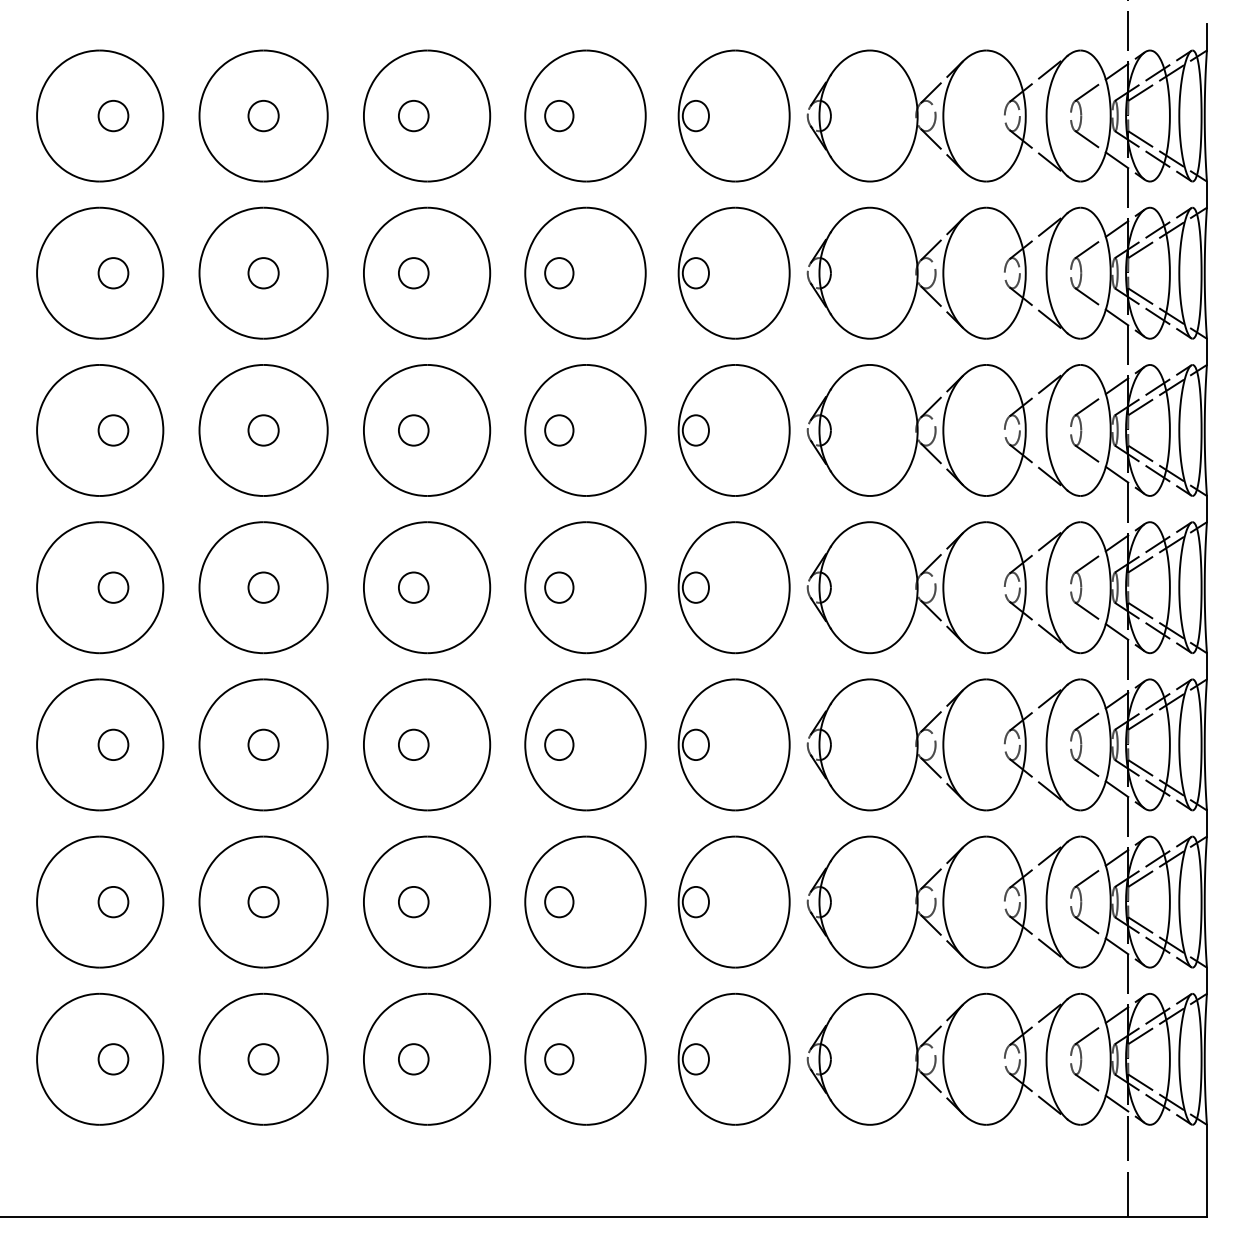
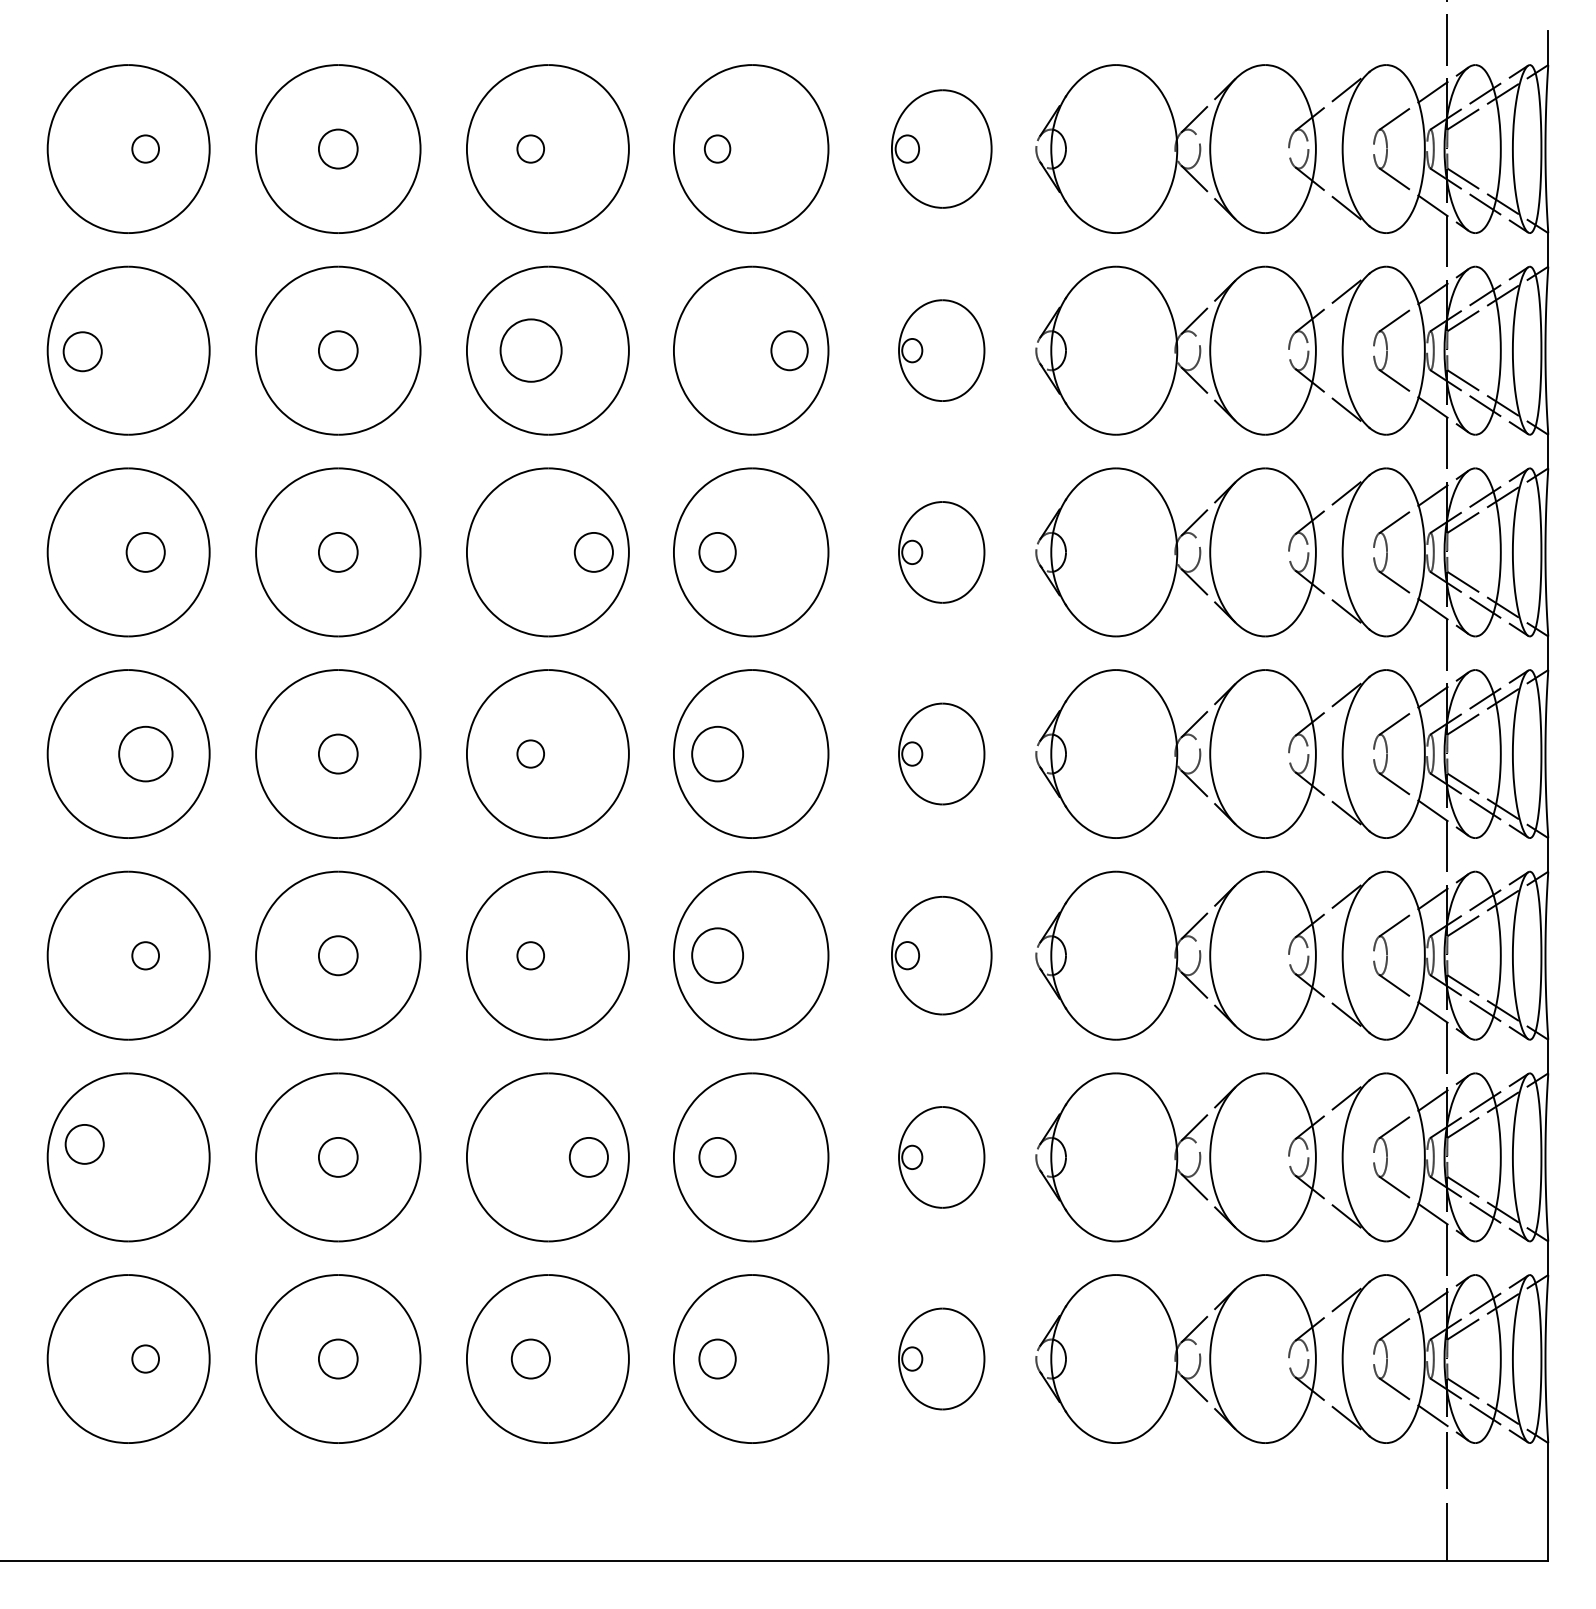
part: (113, 115) -> (145, 148), size x0.7
part: (413, 115) -> (530, 148), size x0.7
part: (559, 115) -> (717, 148), size x0.7
part: (733, 115) -> (941, 148), size x0.7
part: (113, 273) -> (82, 351), moved
part: (413, 273) -> (530, 350), size x1.6
part: (559, 273) -> (789, 350), moved
part: (733, 273) -> (941, 350), size x0.6
part: (413, 430) -> (593, 552), moved
part: (733, 430) -> (941, 552), size x0.6
part: (113, 587) -> (145, 753), size x1.4
part: (413, 587) -> (530, 753), size x0.7
part: (559, 587) -> (717, 753), size x1.4
part: (733, 587) -> (941, 753), size x0.6
part: (113, 744) -> (145, 955), size x0.7
part: (413, 744) -> (530, 955), size x0.7
part: (559, 744) -> (717, 955), size x1.4
part: (733, 744) -> (941, 955), size x0.7
part: (113, 902) -> (84, 1144), moved
part: (413, 902) -> (588, 1157), moved
part: (733, 902) -> (941, 1157), size x0.6
part: (113, 1058) -> (145, 1358), size x0.7
part: (733, 1058) -> (941, 1358), size x0.6

